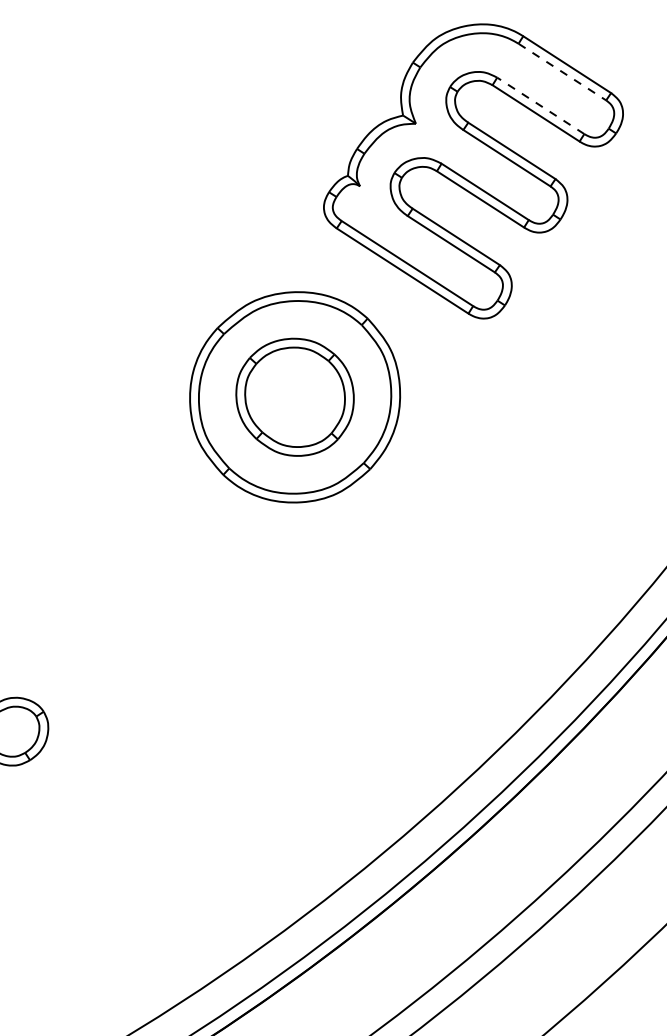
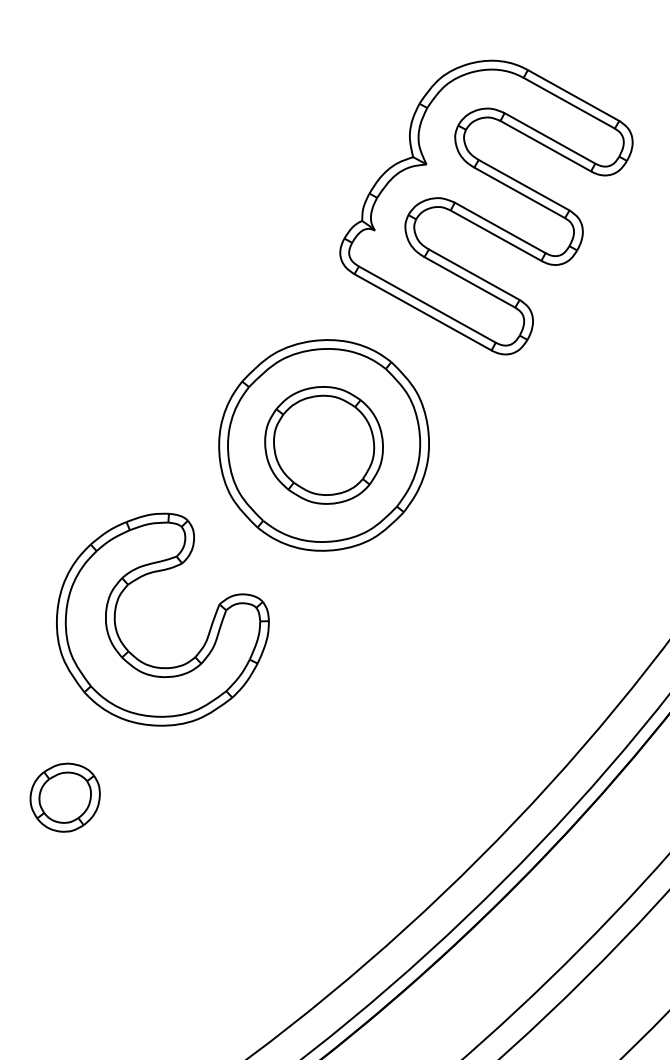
line: (562, 72) -> (569, 103), dashed -> solid
line: (540, 105) -> (549, 138), dashed -> solid
part: (88, 590) -> (130, 651), added

